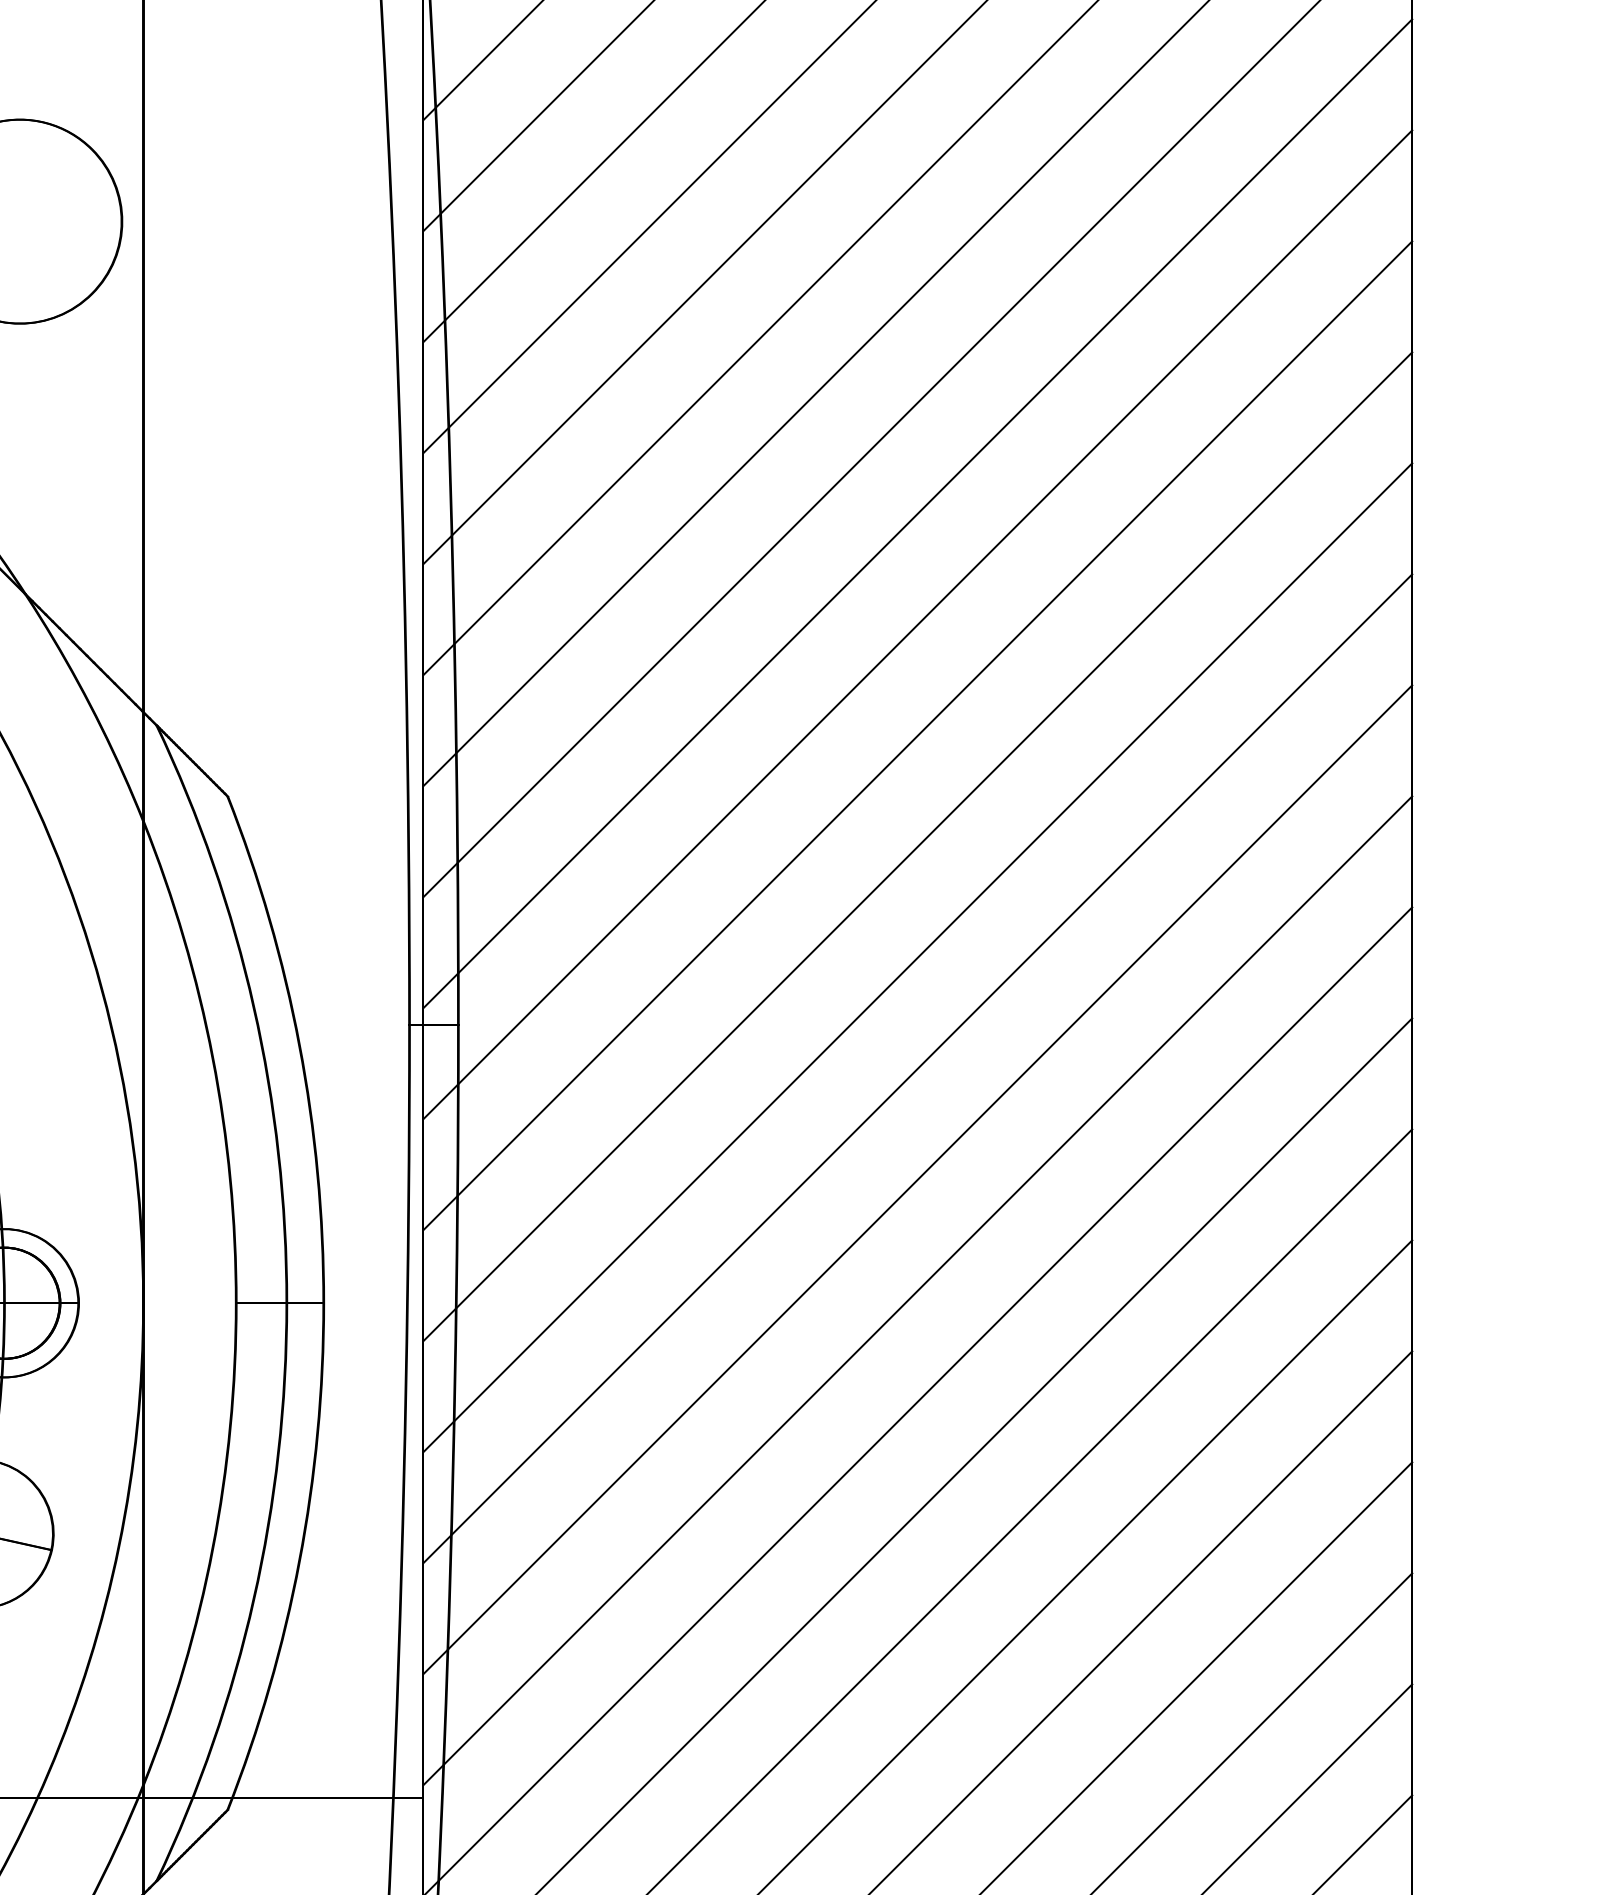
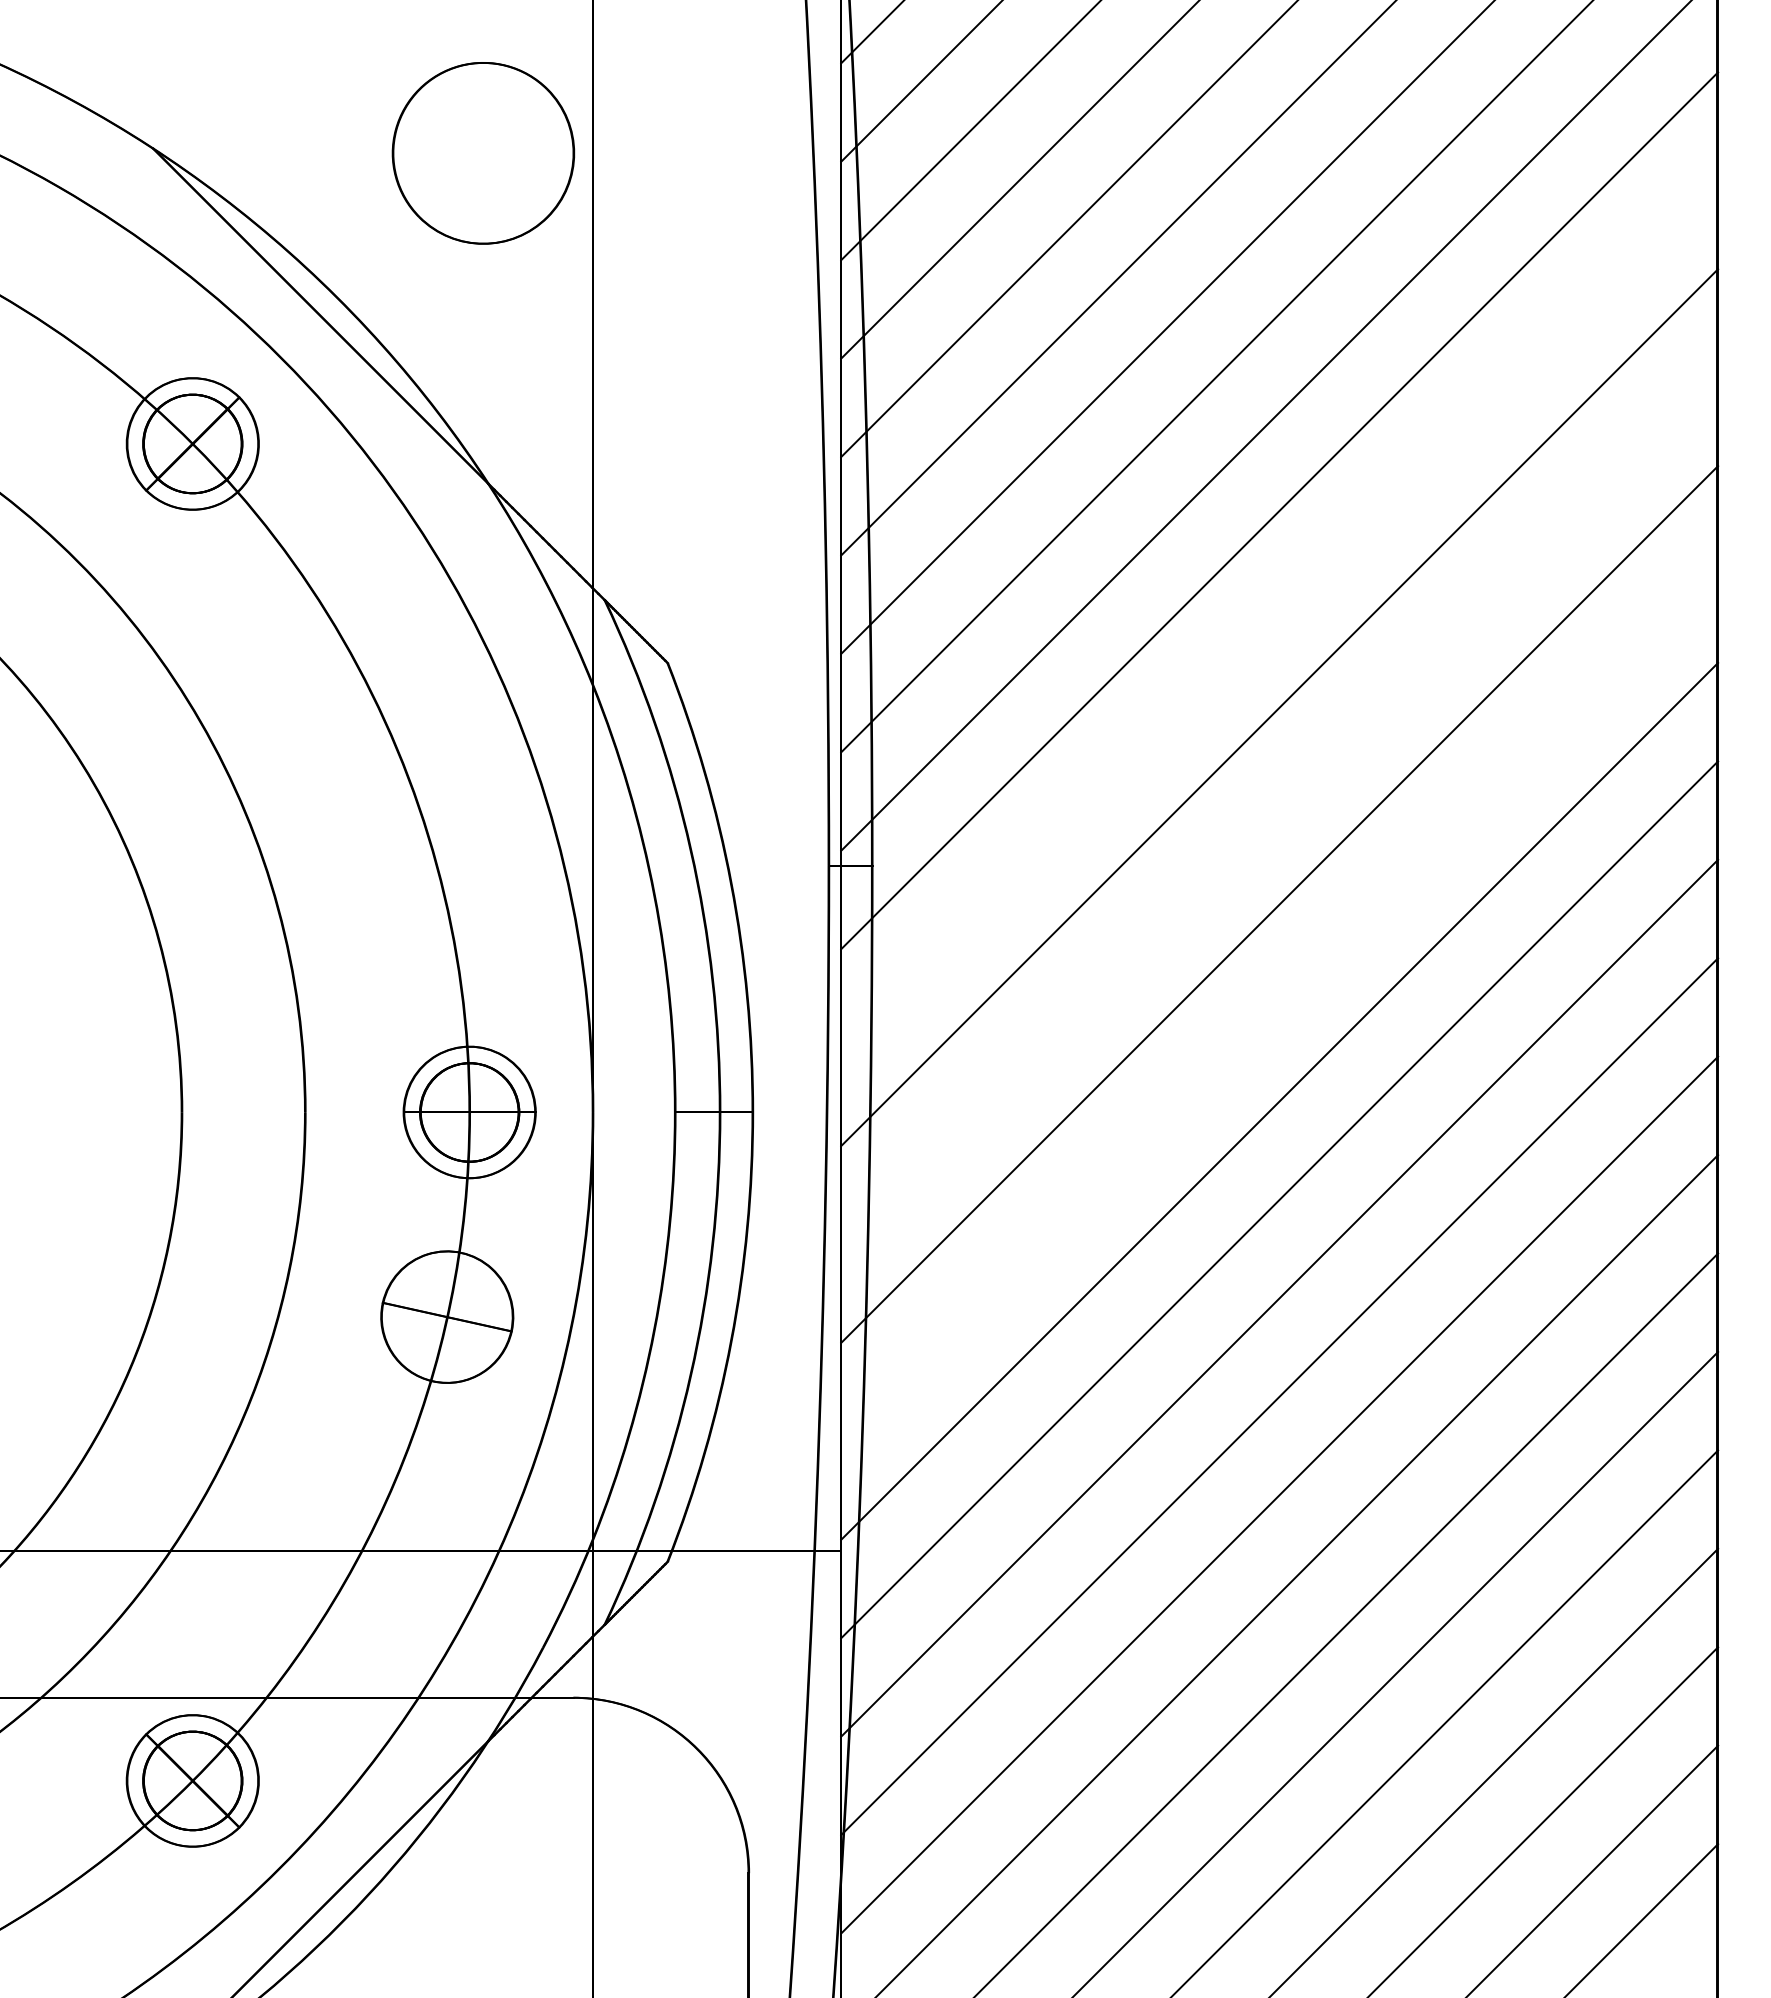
line: (917, 734) -> (1279, 608), removed
line: (917, 957) -> (1279, 805), removed
line: (917, 1179) -> (1279, 1002), removed

